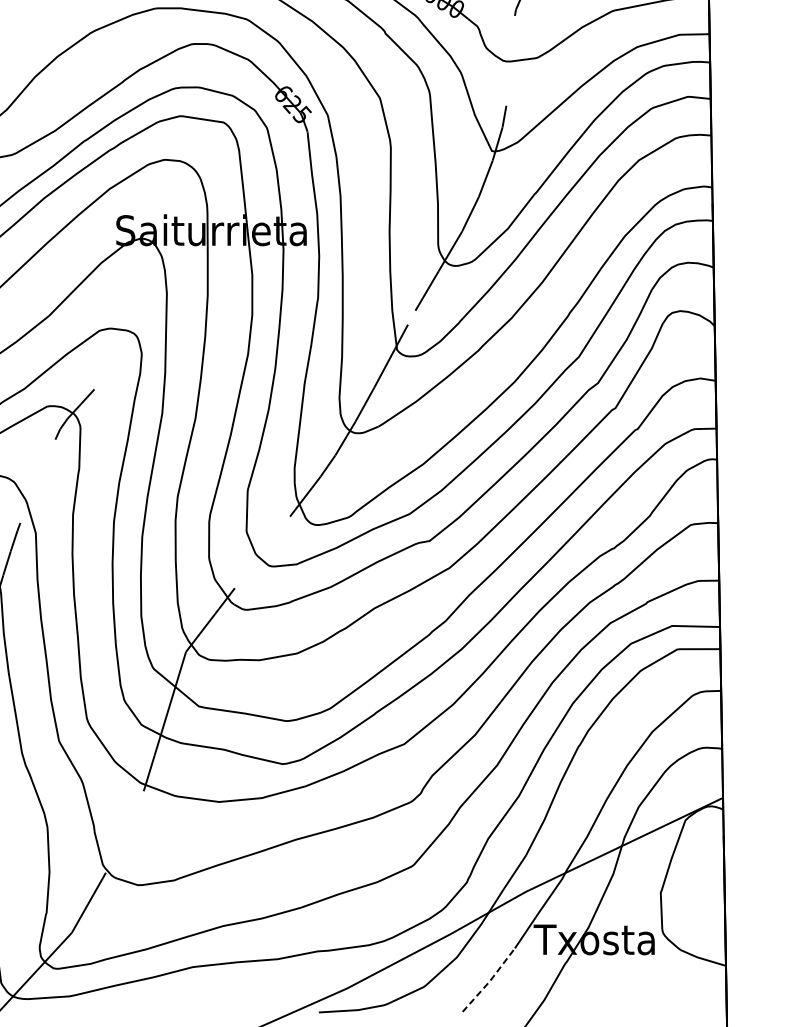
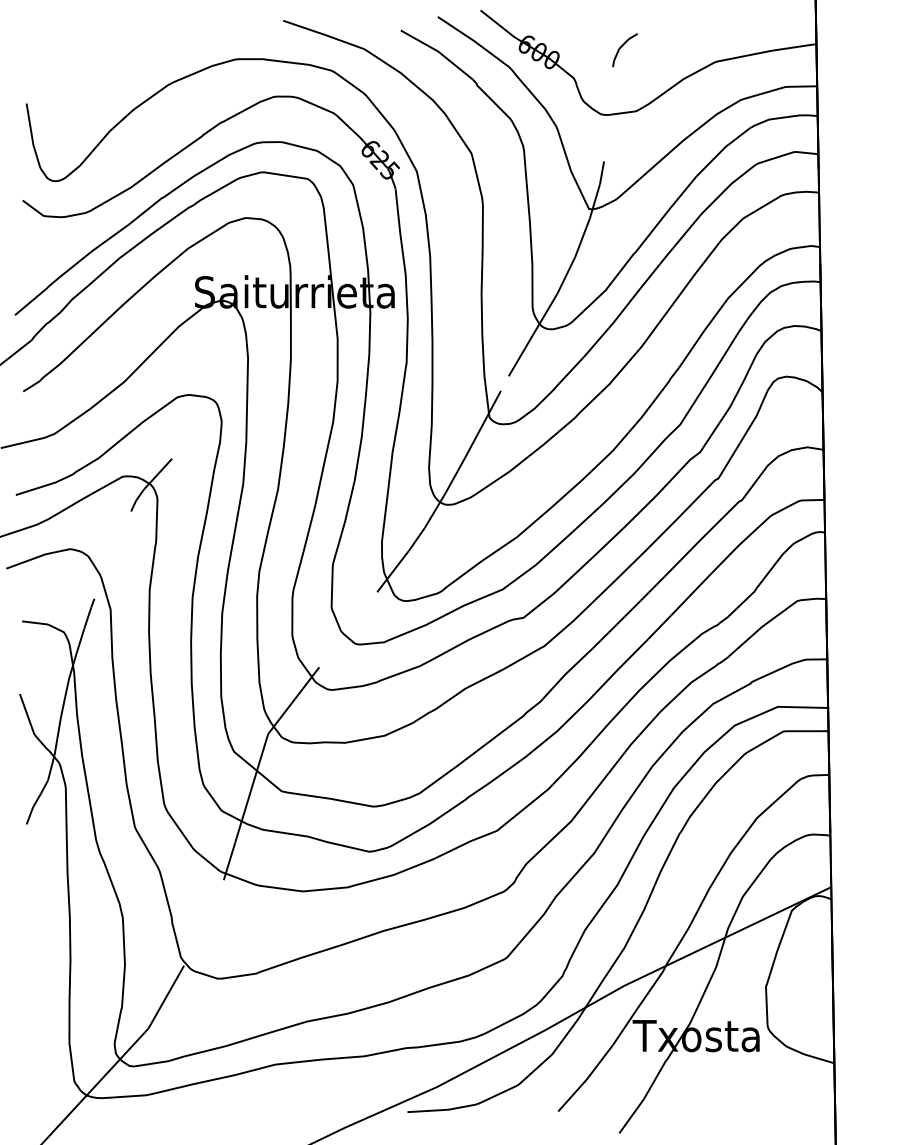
line: (489, 981) -> (586, 1079), dashed -> solid

